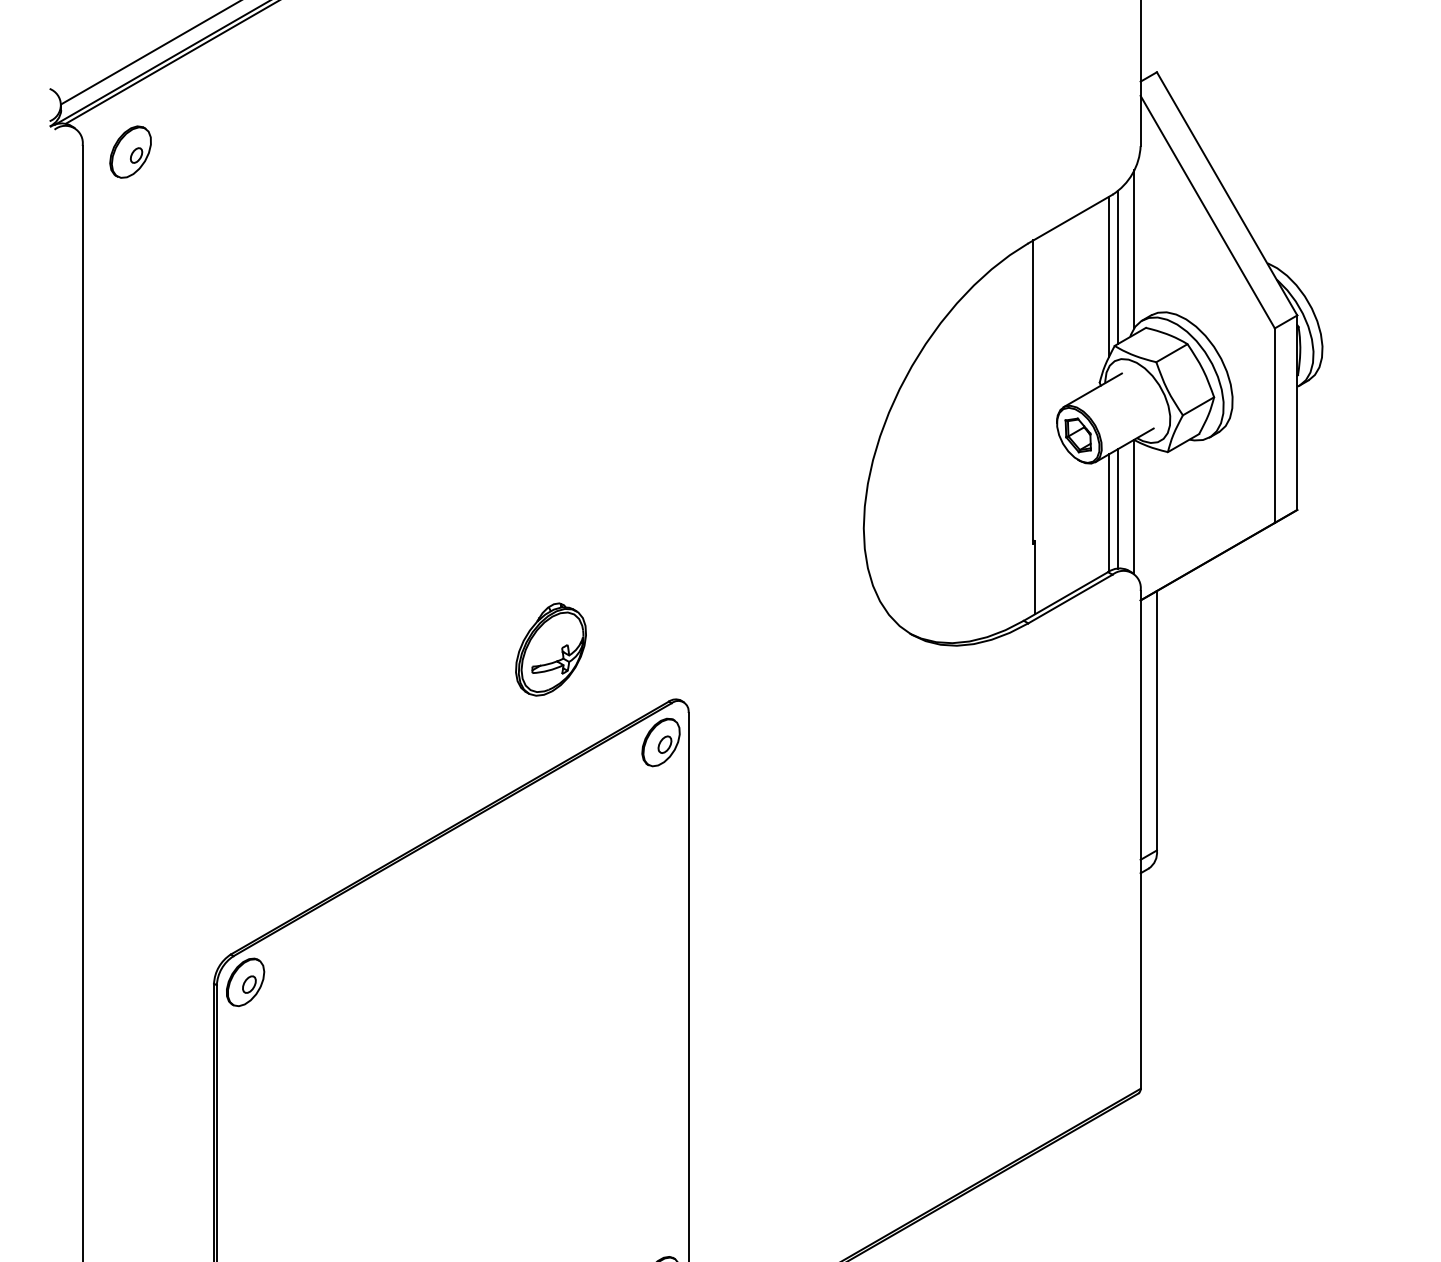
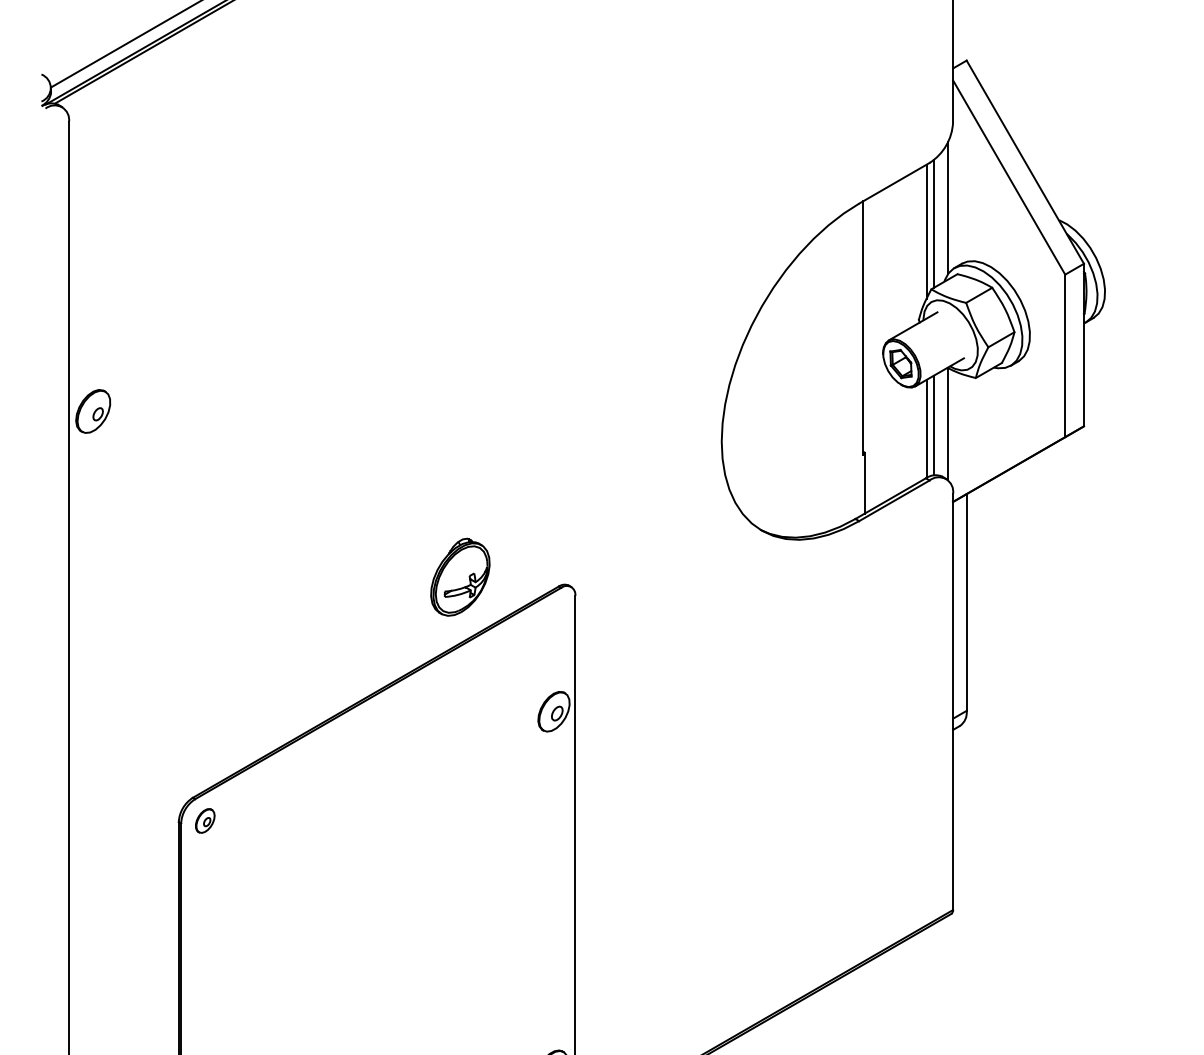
part: (130, 151) -> (93, 410), moved
part: (550, 649) -> (459, 577), moved
part: (660, 742) -> (553, 711), moved
part: (245, 981) -> (205, 820), size x0.6

